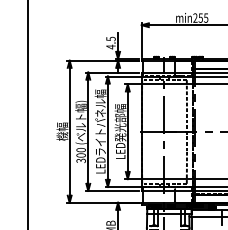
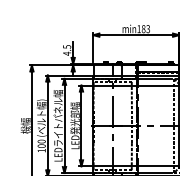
text: (200, 17) -> (143, 28), min255 -> min183
text: (80, 160) -> (41, 150), 300 -> 100

